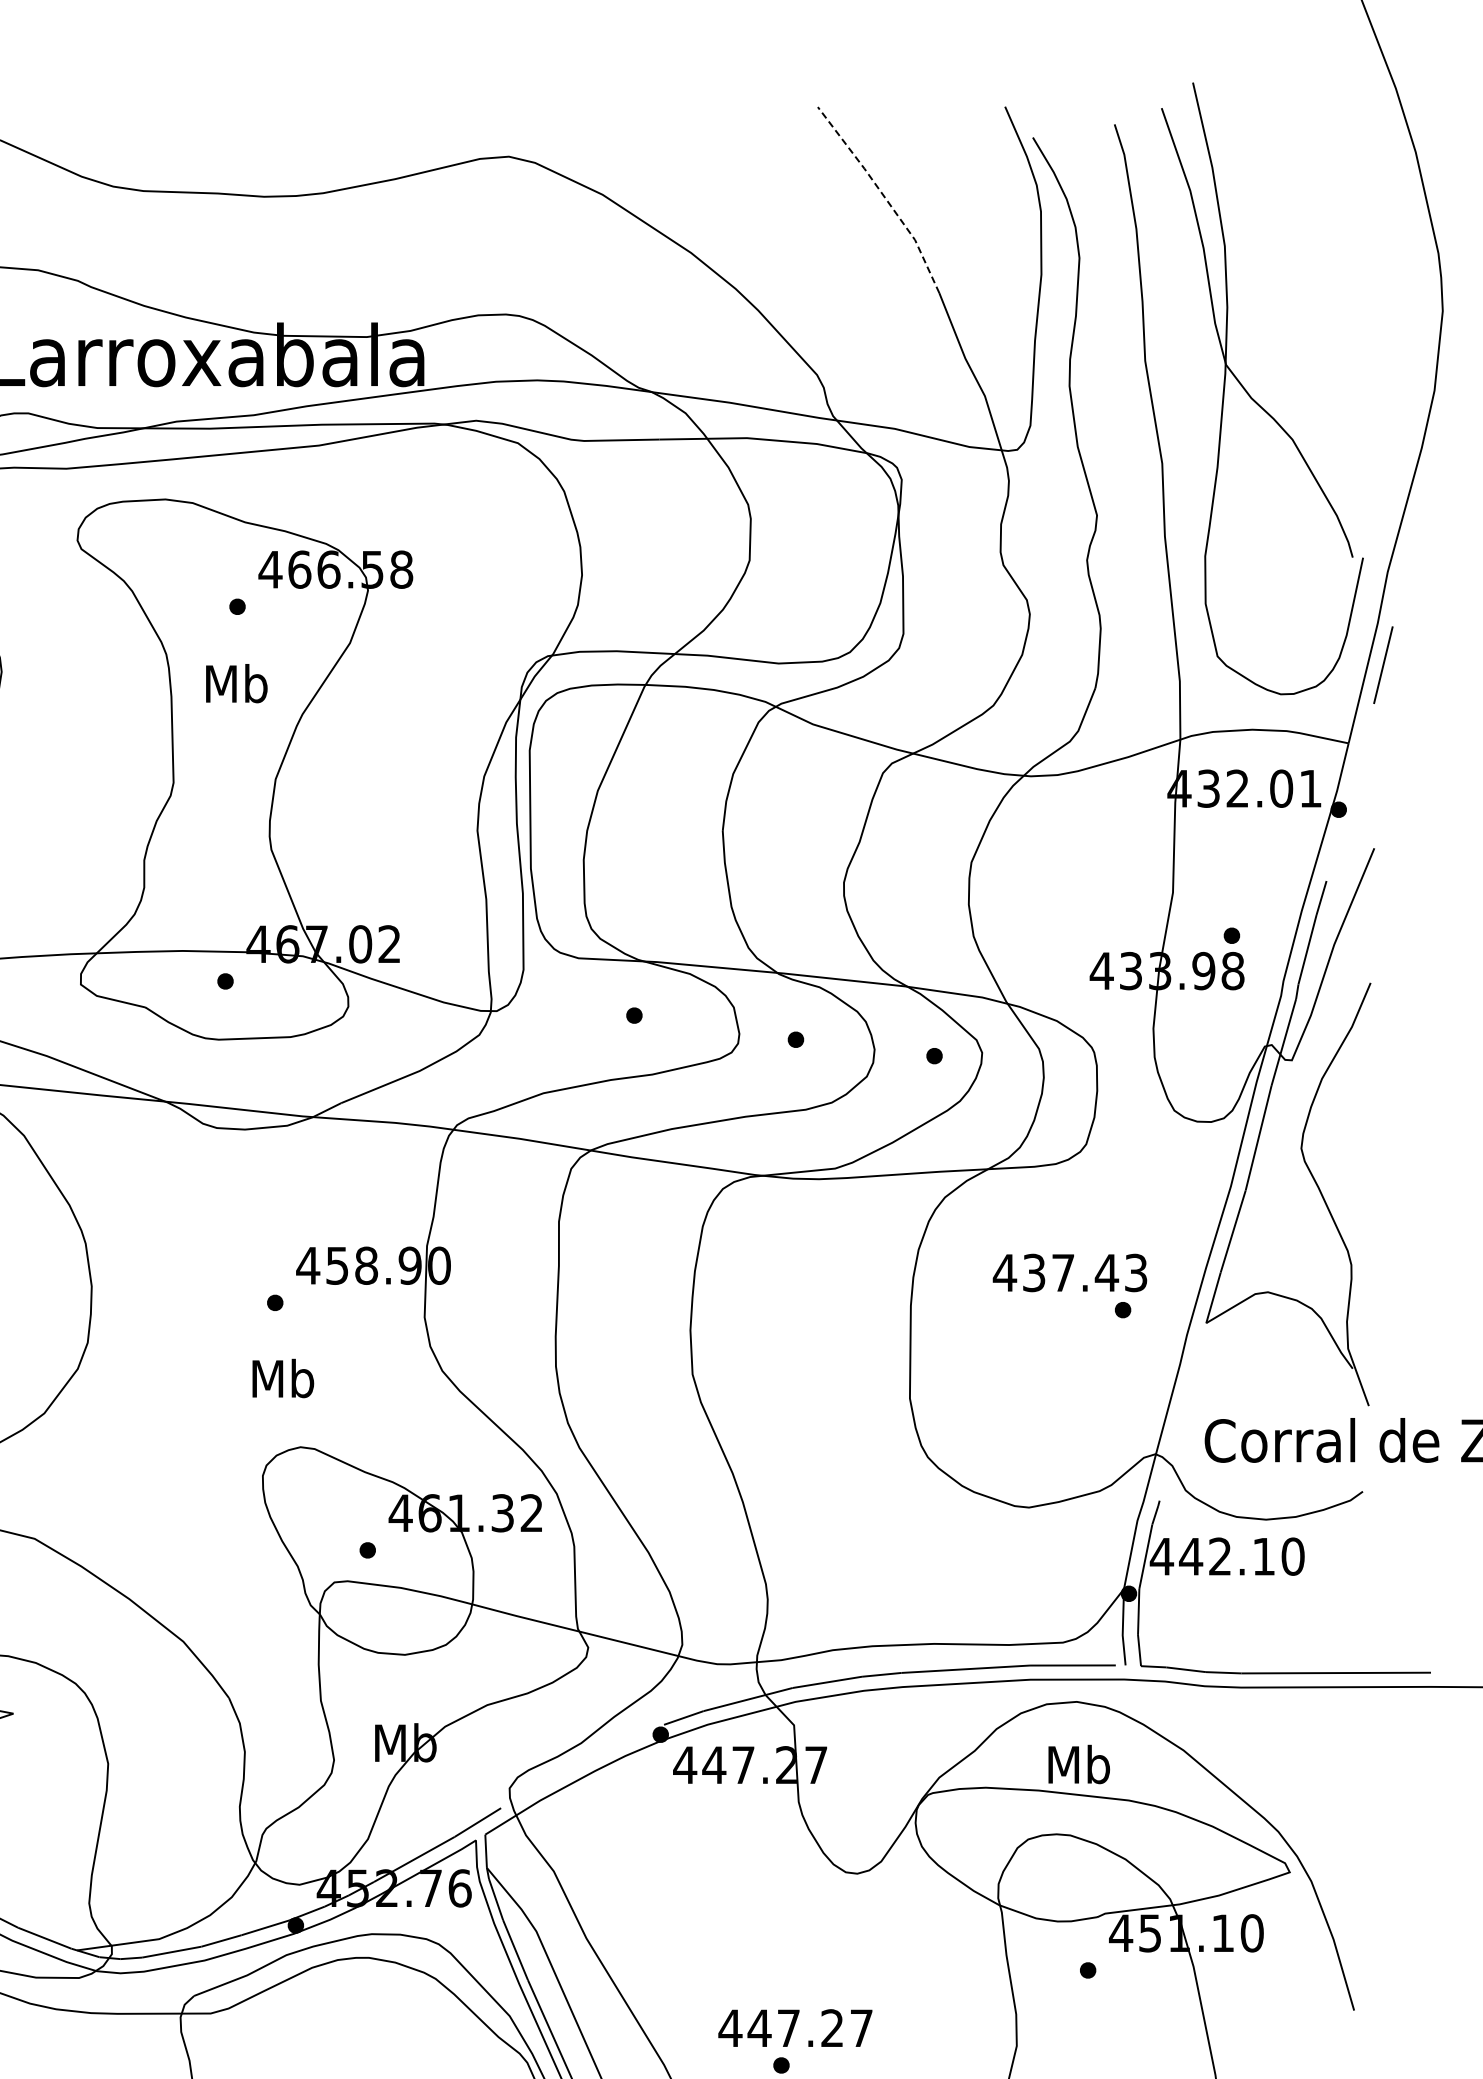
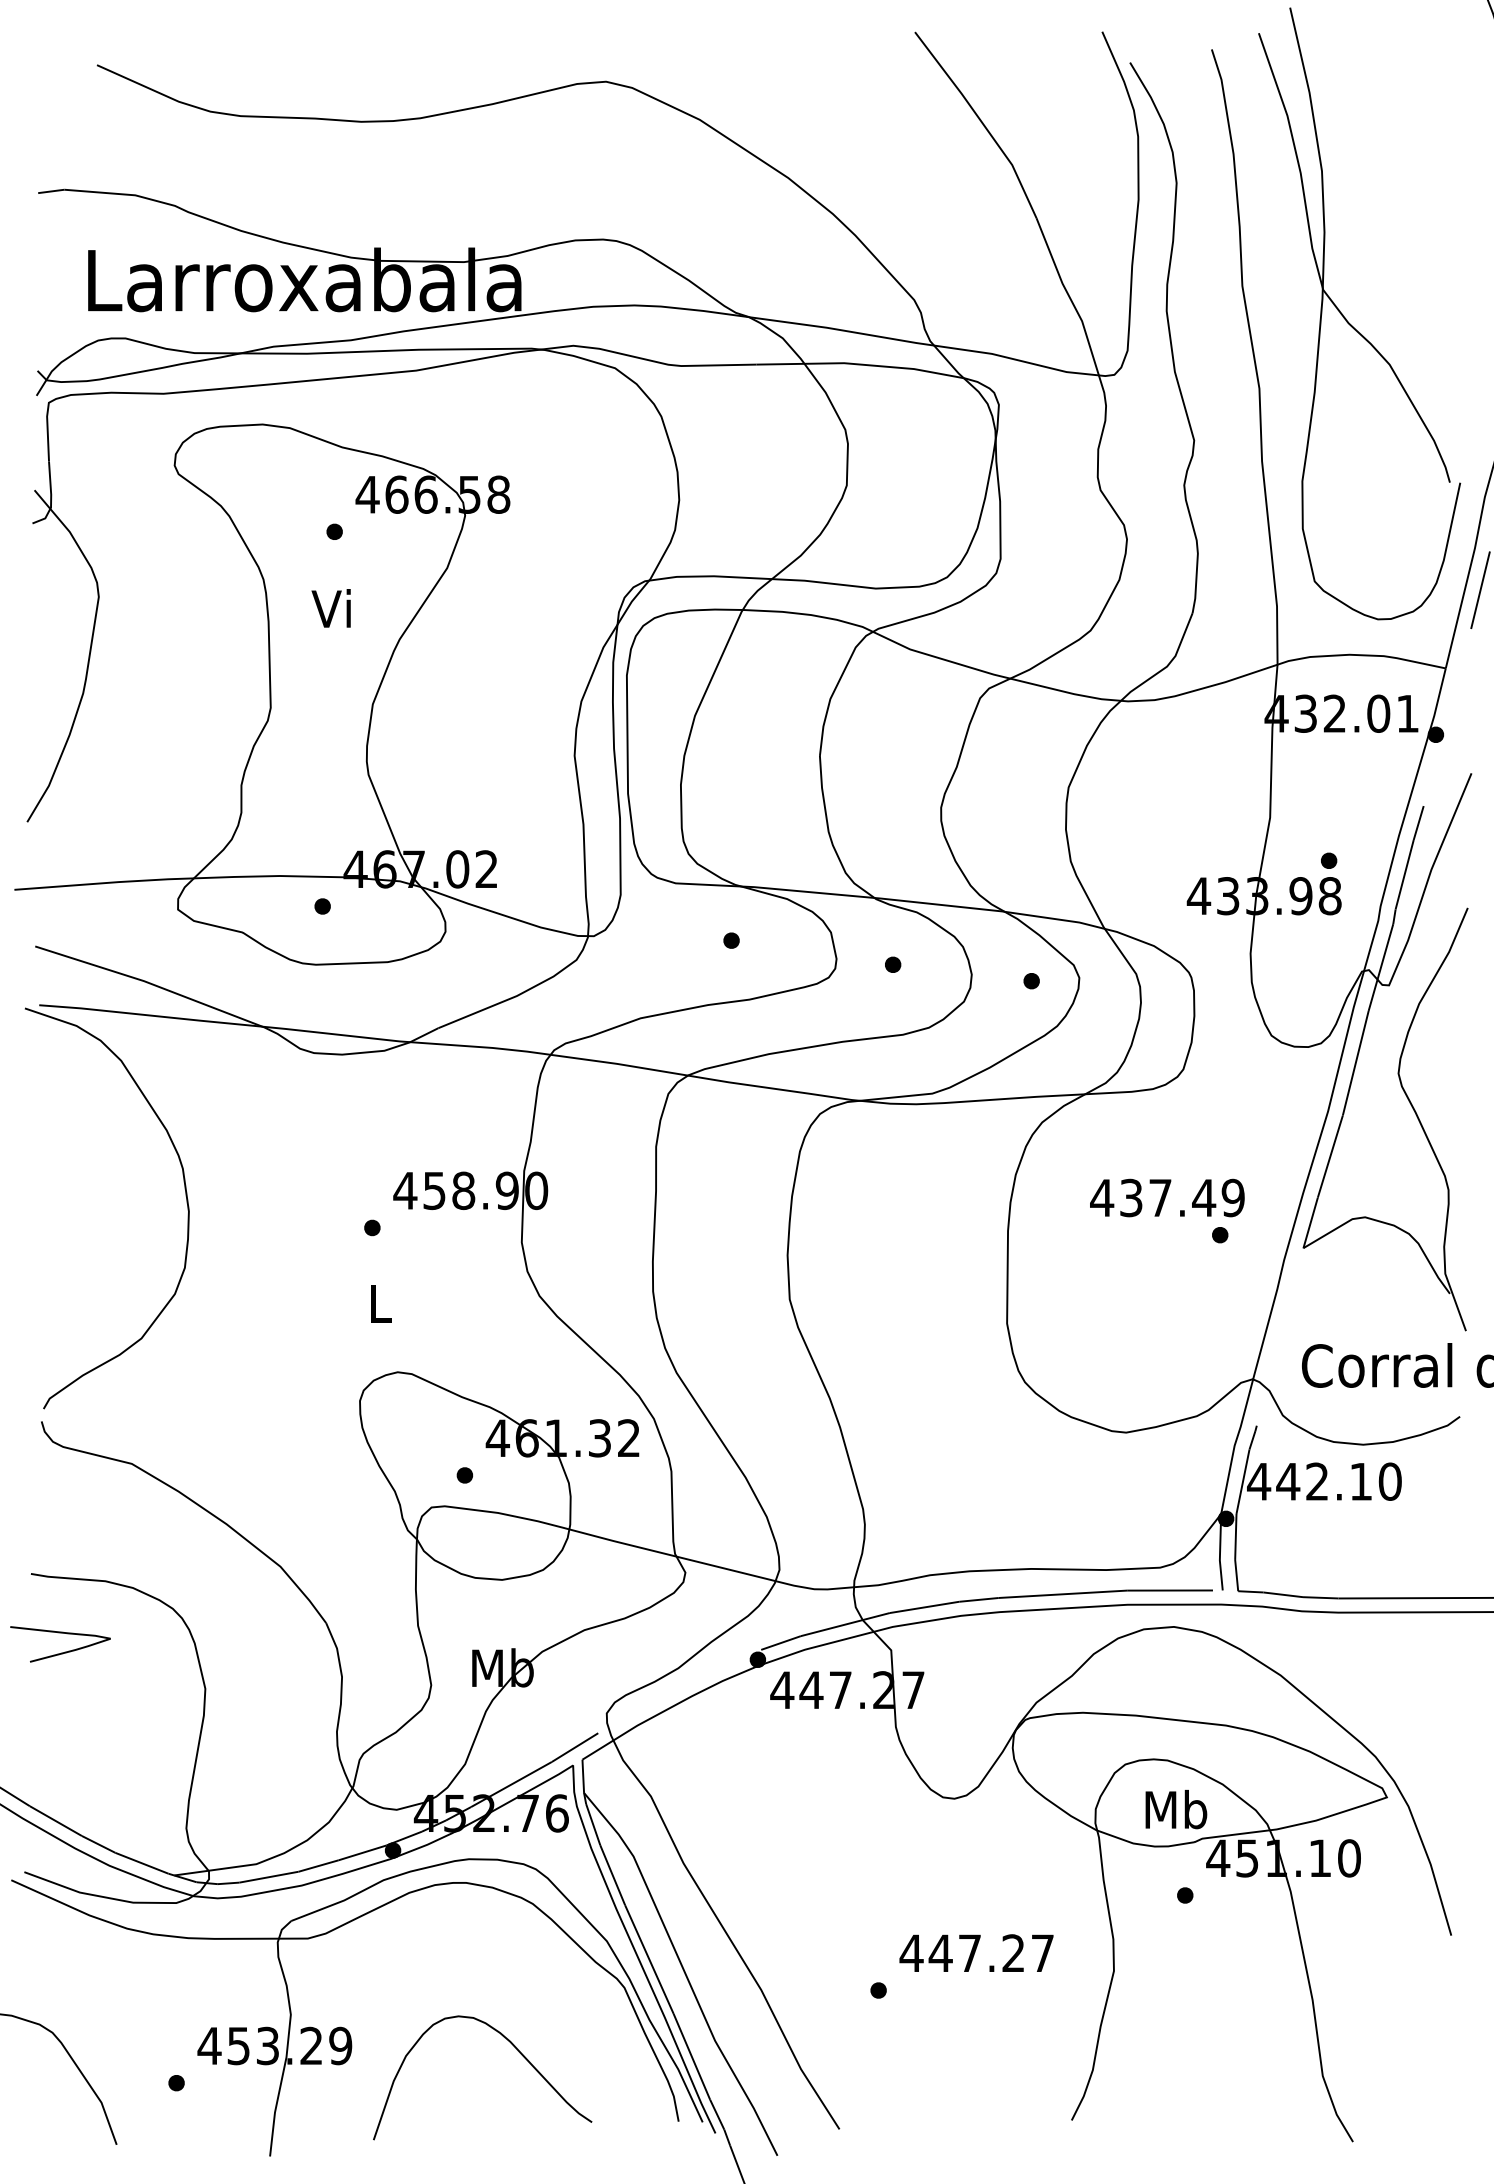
line: (884, 196) -> (981, 121), dashed -> solid
text: (236, 683) -> (333, 608), Mb -> Vi
text: (1135, 1273) -> (1232, 1198), 437.43 -> 437.49
text: (283, 1378) -> (380, 1303), Mb -> L
text: (1079, 1764) -> (1176, 1809), moved
text: (795, 2027) -> (976, 1952), moved

